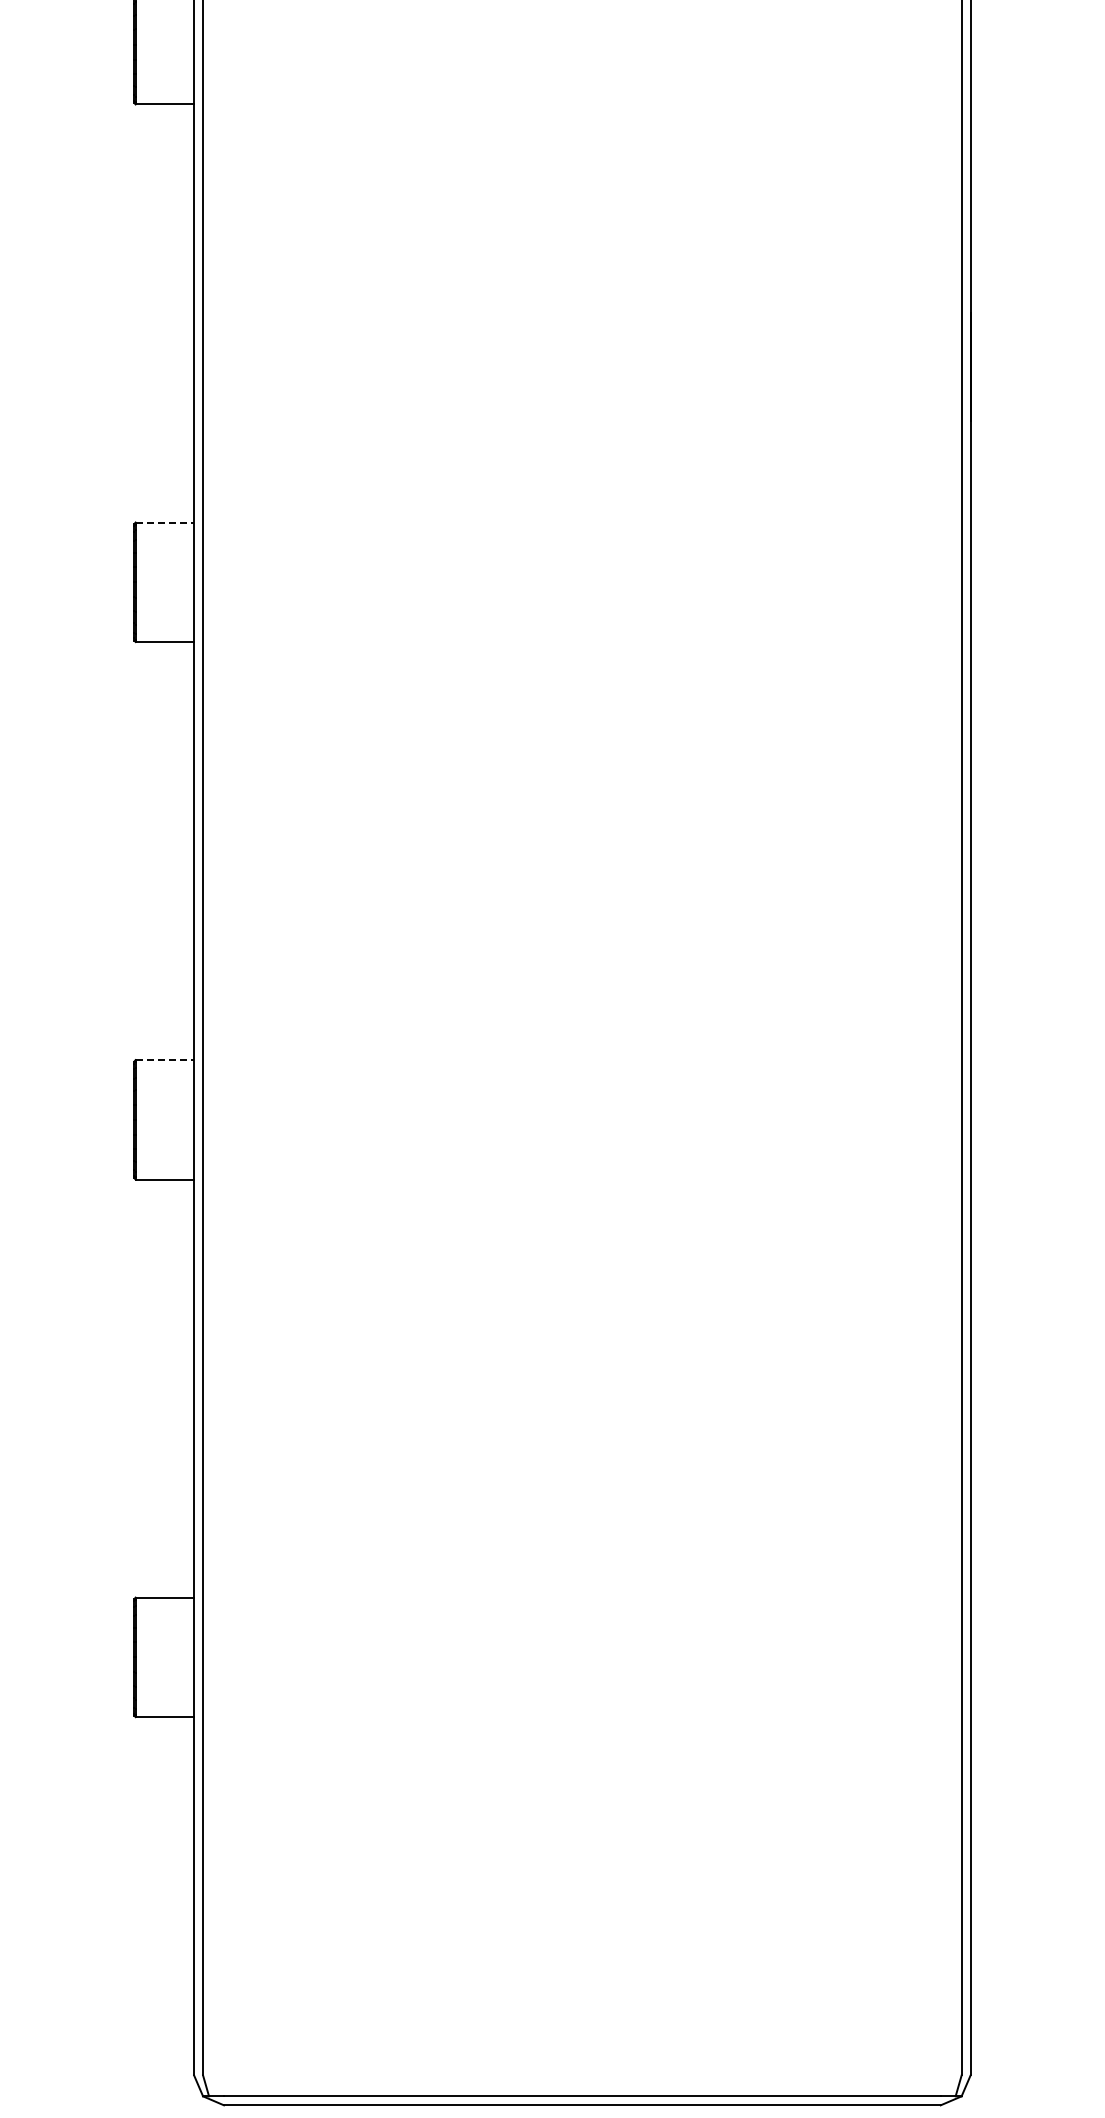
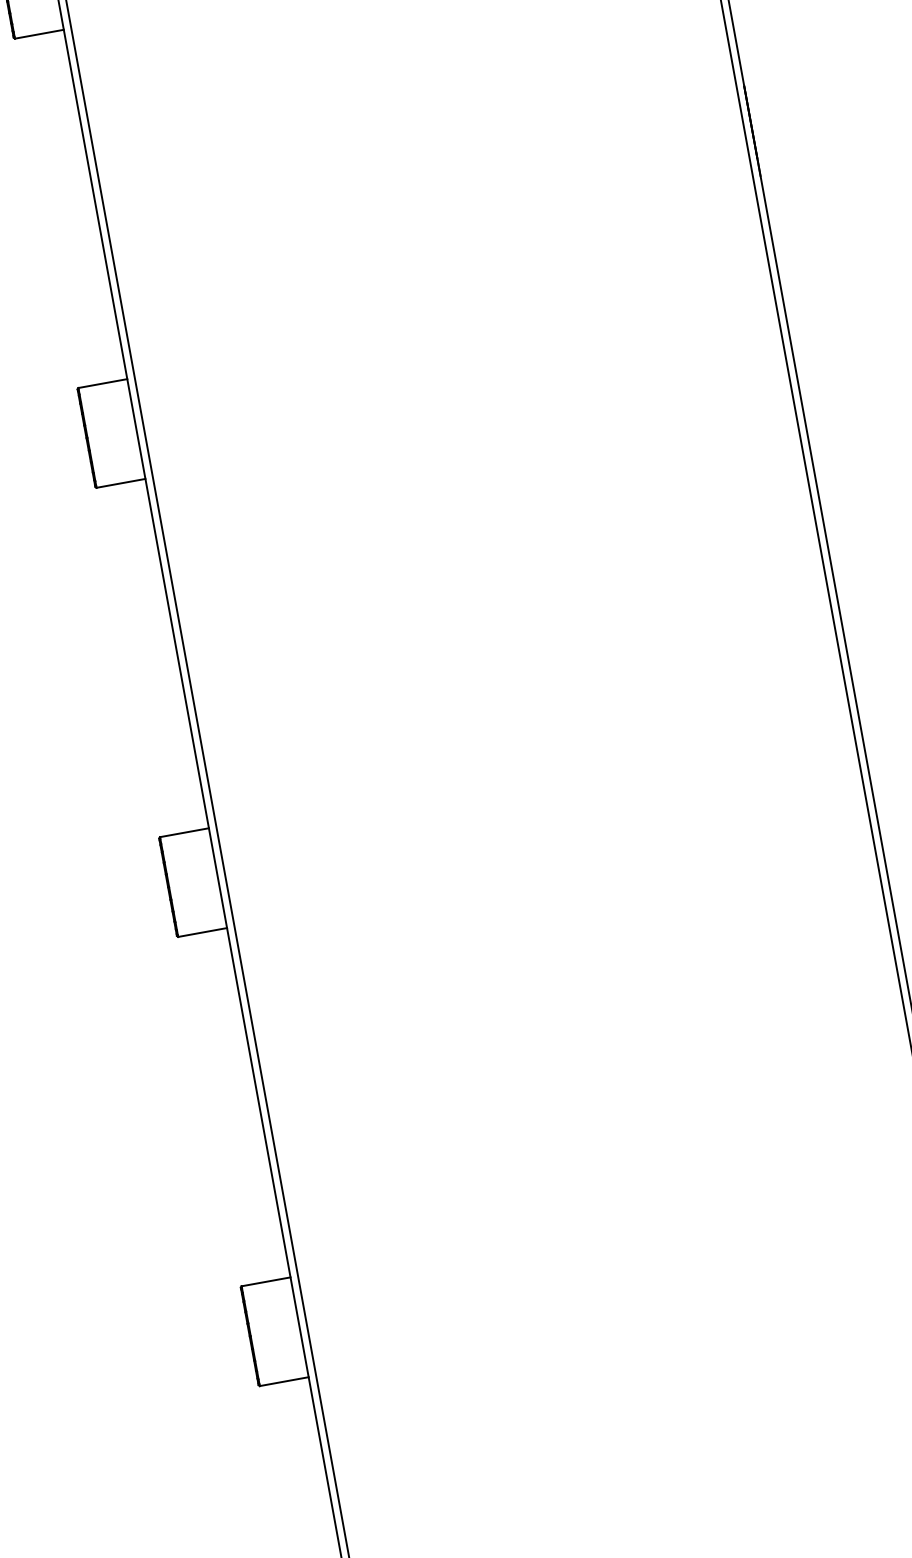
line: (165, 522) -> (103, 383), dashed -> solid
line: (165, 1060) -> (185, 832), dashed -> solid

